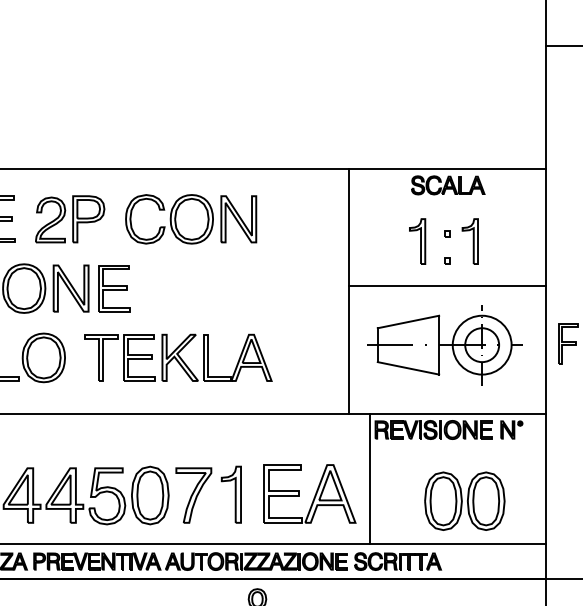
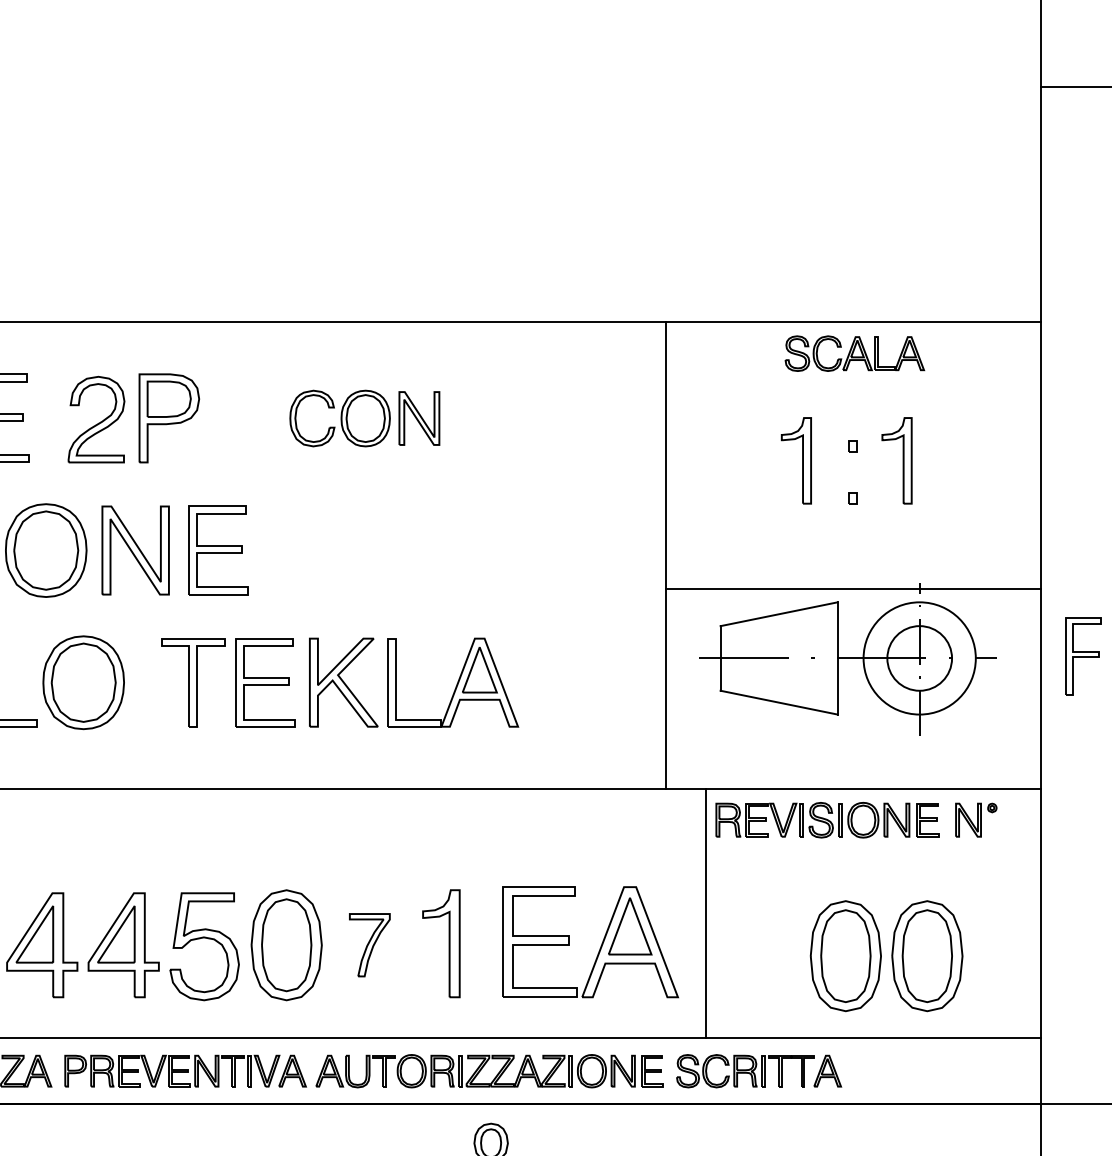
part: (191, 219) -> (365, 418), size x0.6
line: (447, 285) -> (853, 588), moved
part: (193, 495) -> (369, 945), size x0.6

